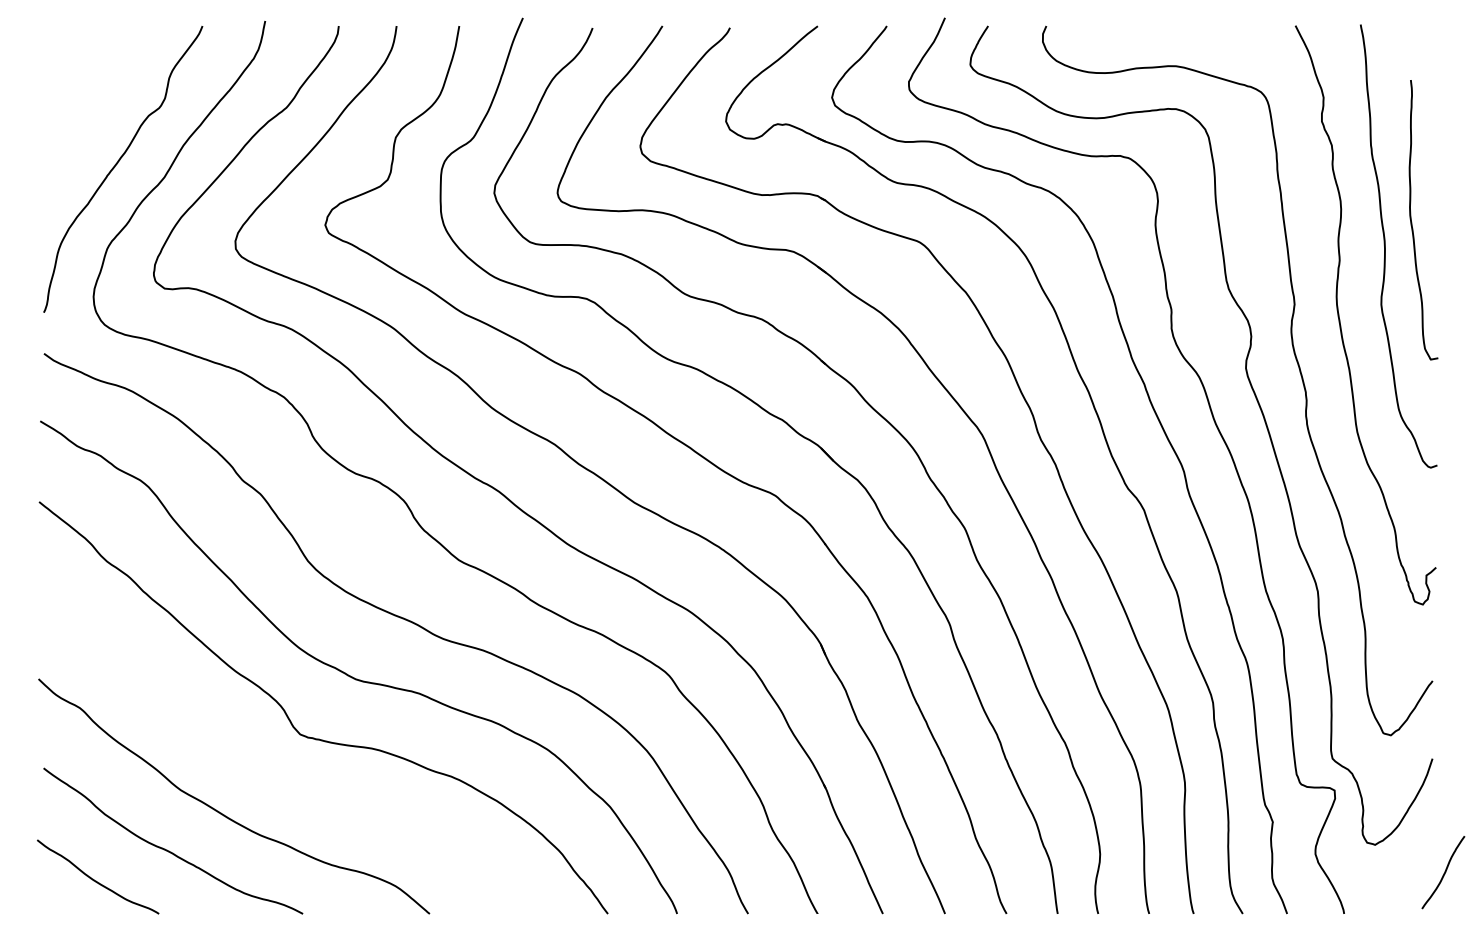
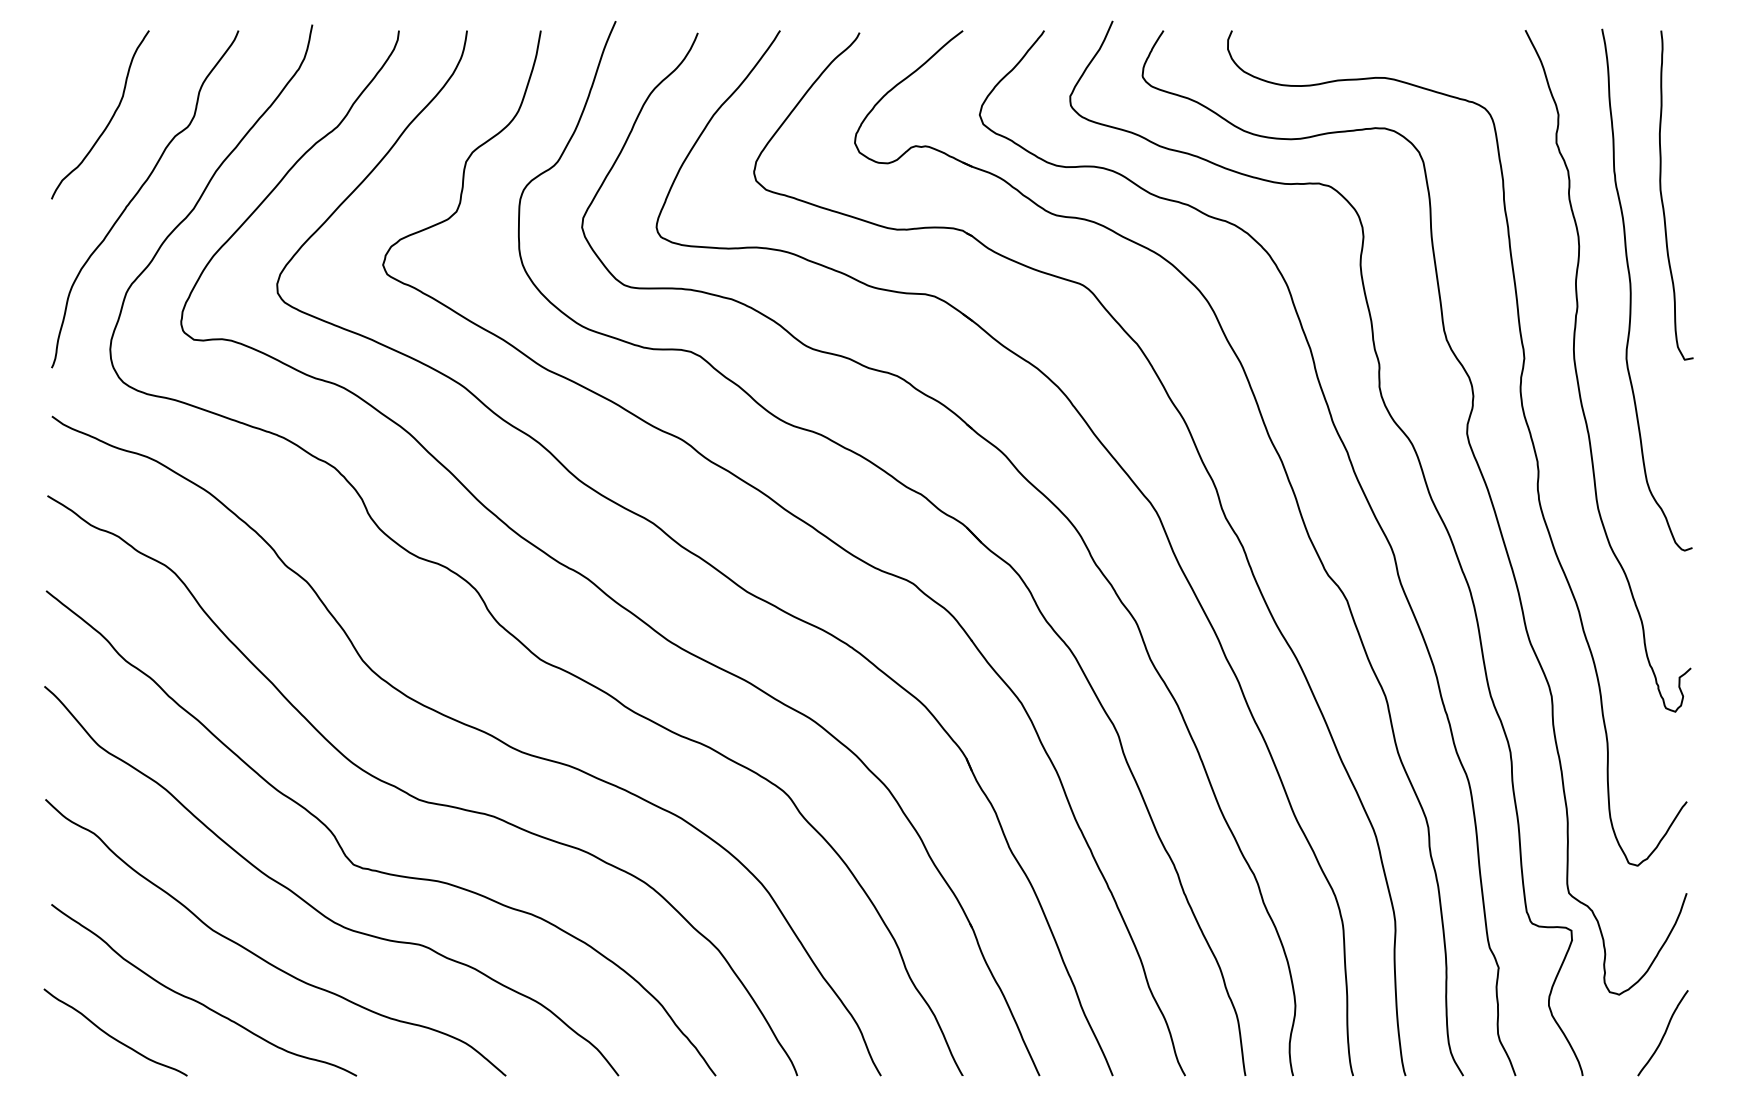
curve: (92, 102) -> (108, 120), added
curve: (1412, 222) -> (1663, 198), moved
curve: (263, 767) -> (310, 903), added
curve: (1444, 872) -> (1664, 1033), moved

